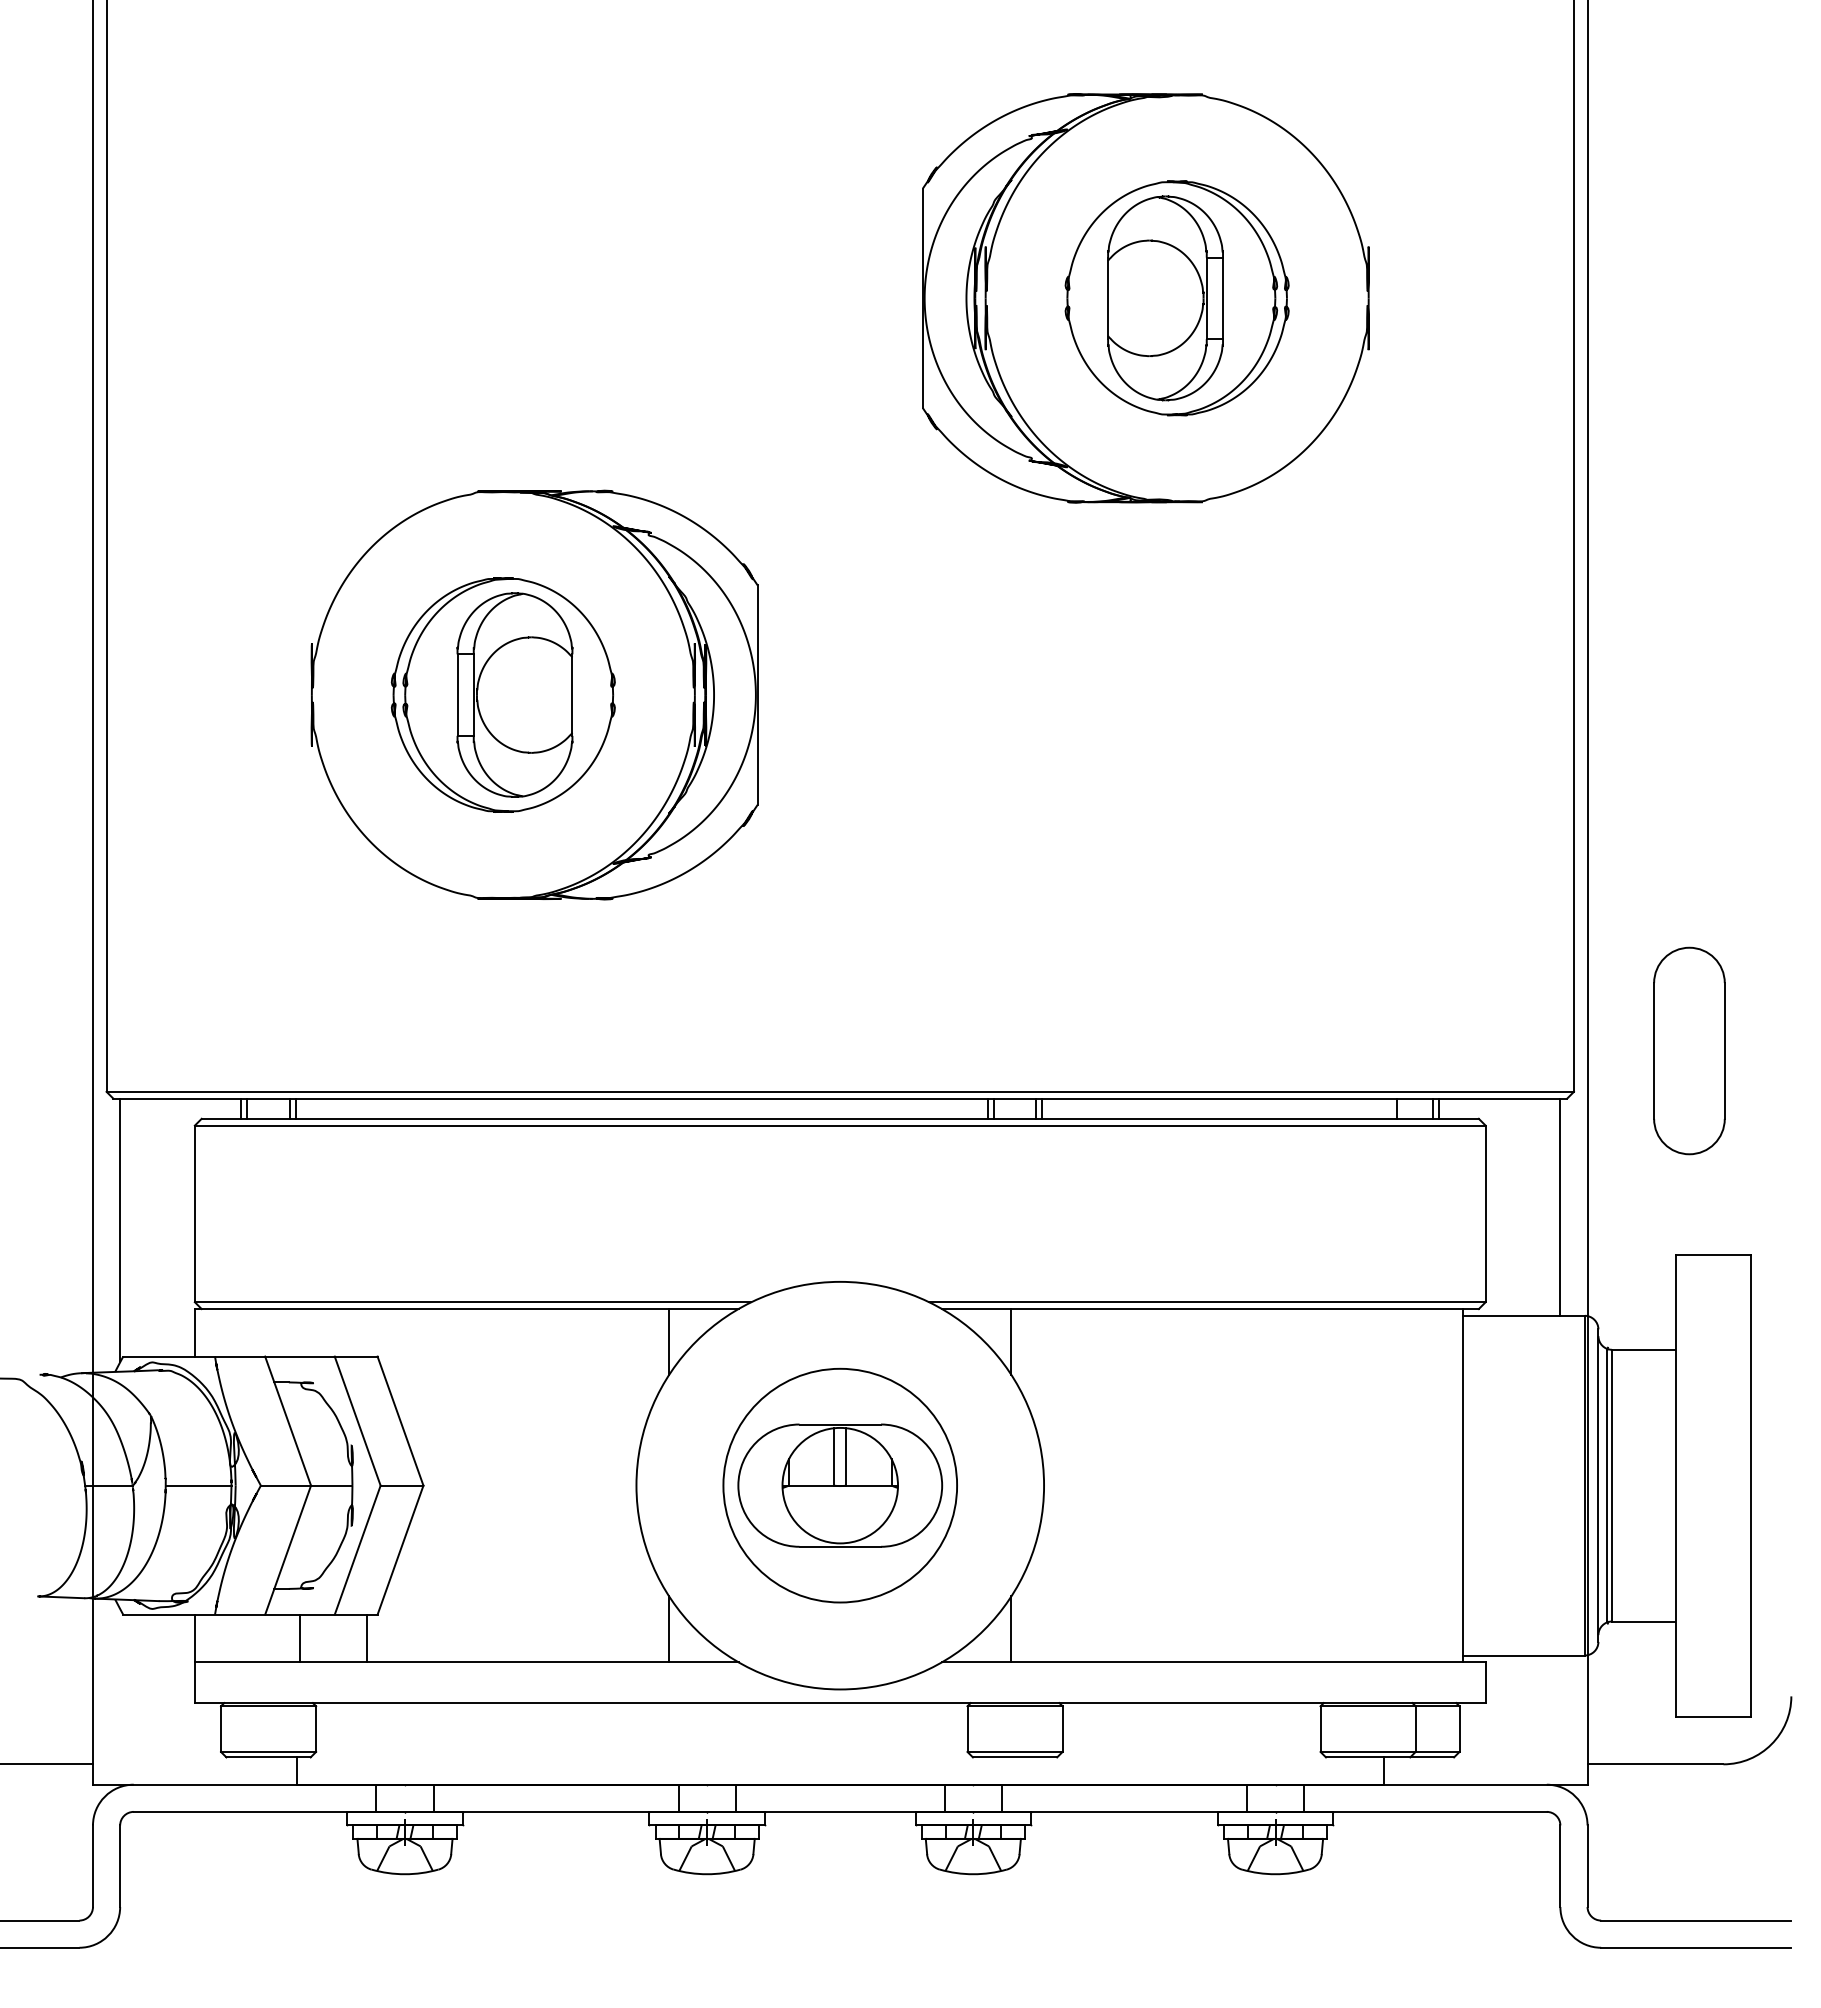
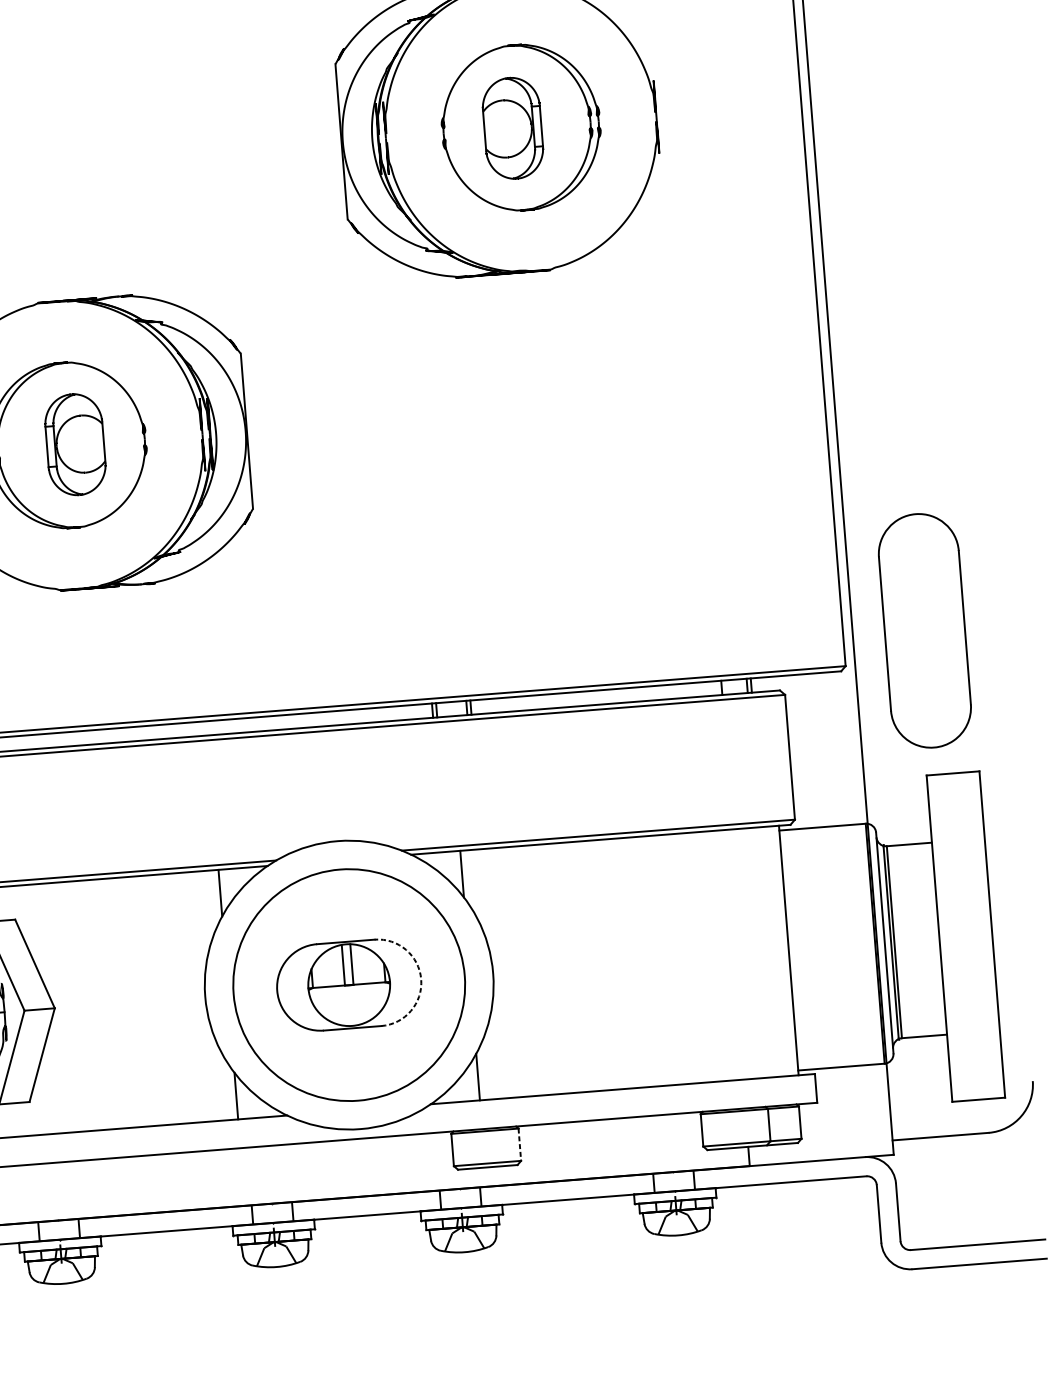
part: (1165, 298) -> (512, 128), size x0.7
part: (514, 694) -> (75, 444), size x0.7
part: (1689, 1050) -> (924, 630), size x1.6
line: (1560, 1206) -> (842, 747), removed
circle: (840, 1485) -> (349, 985), size x1.4
arc: (942, 1485) -> (421, 979), solid -> dashed
line: (366, 1638) -> (23, 1119), removed
line: (1062, 1729) -> (519, 1145), solid -> dashed

